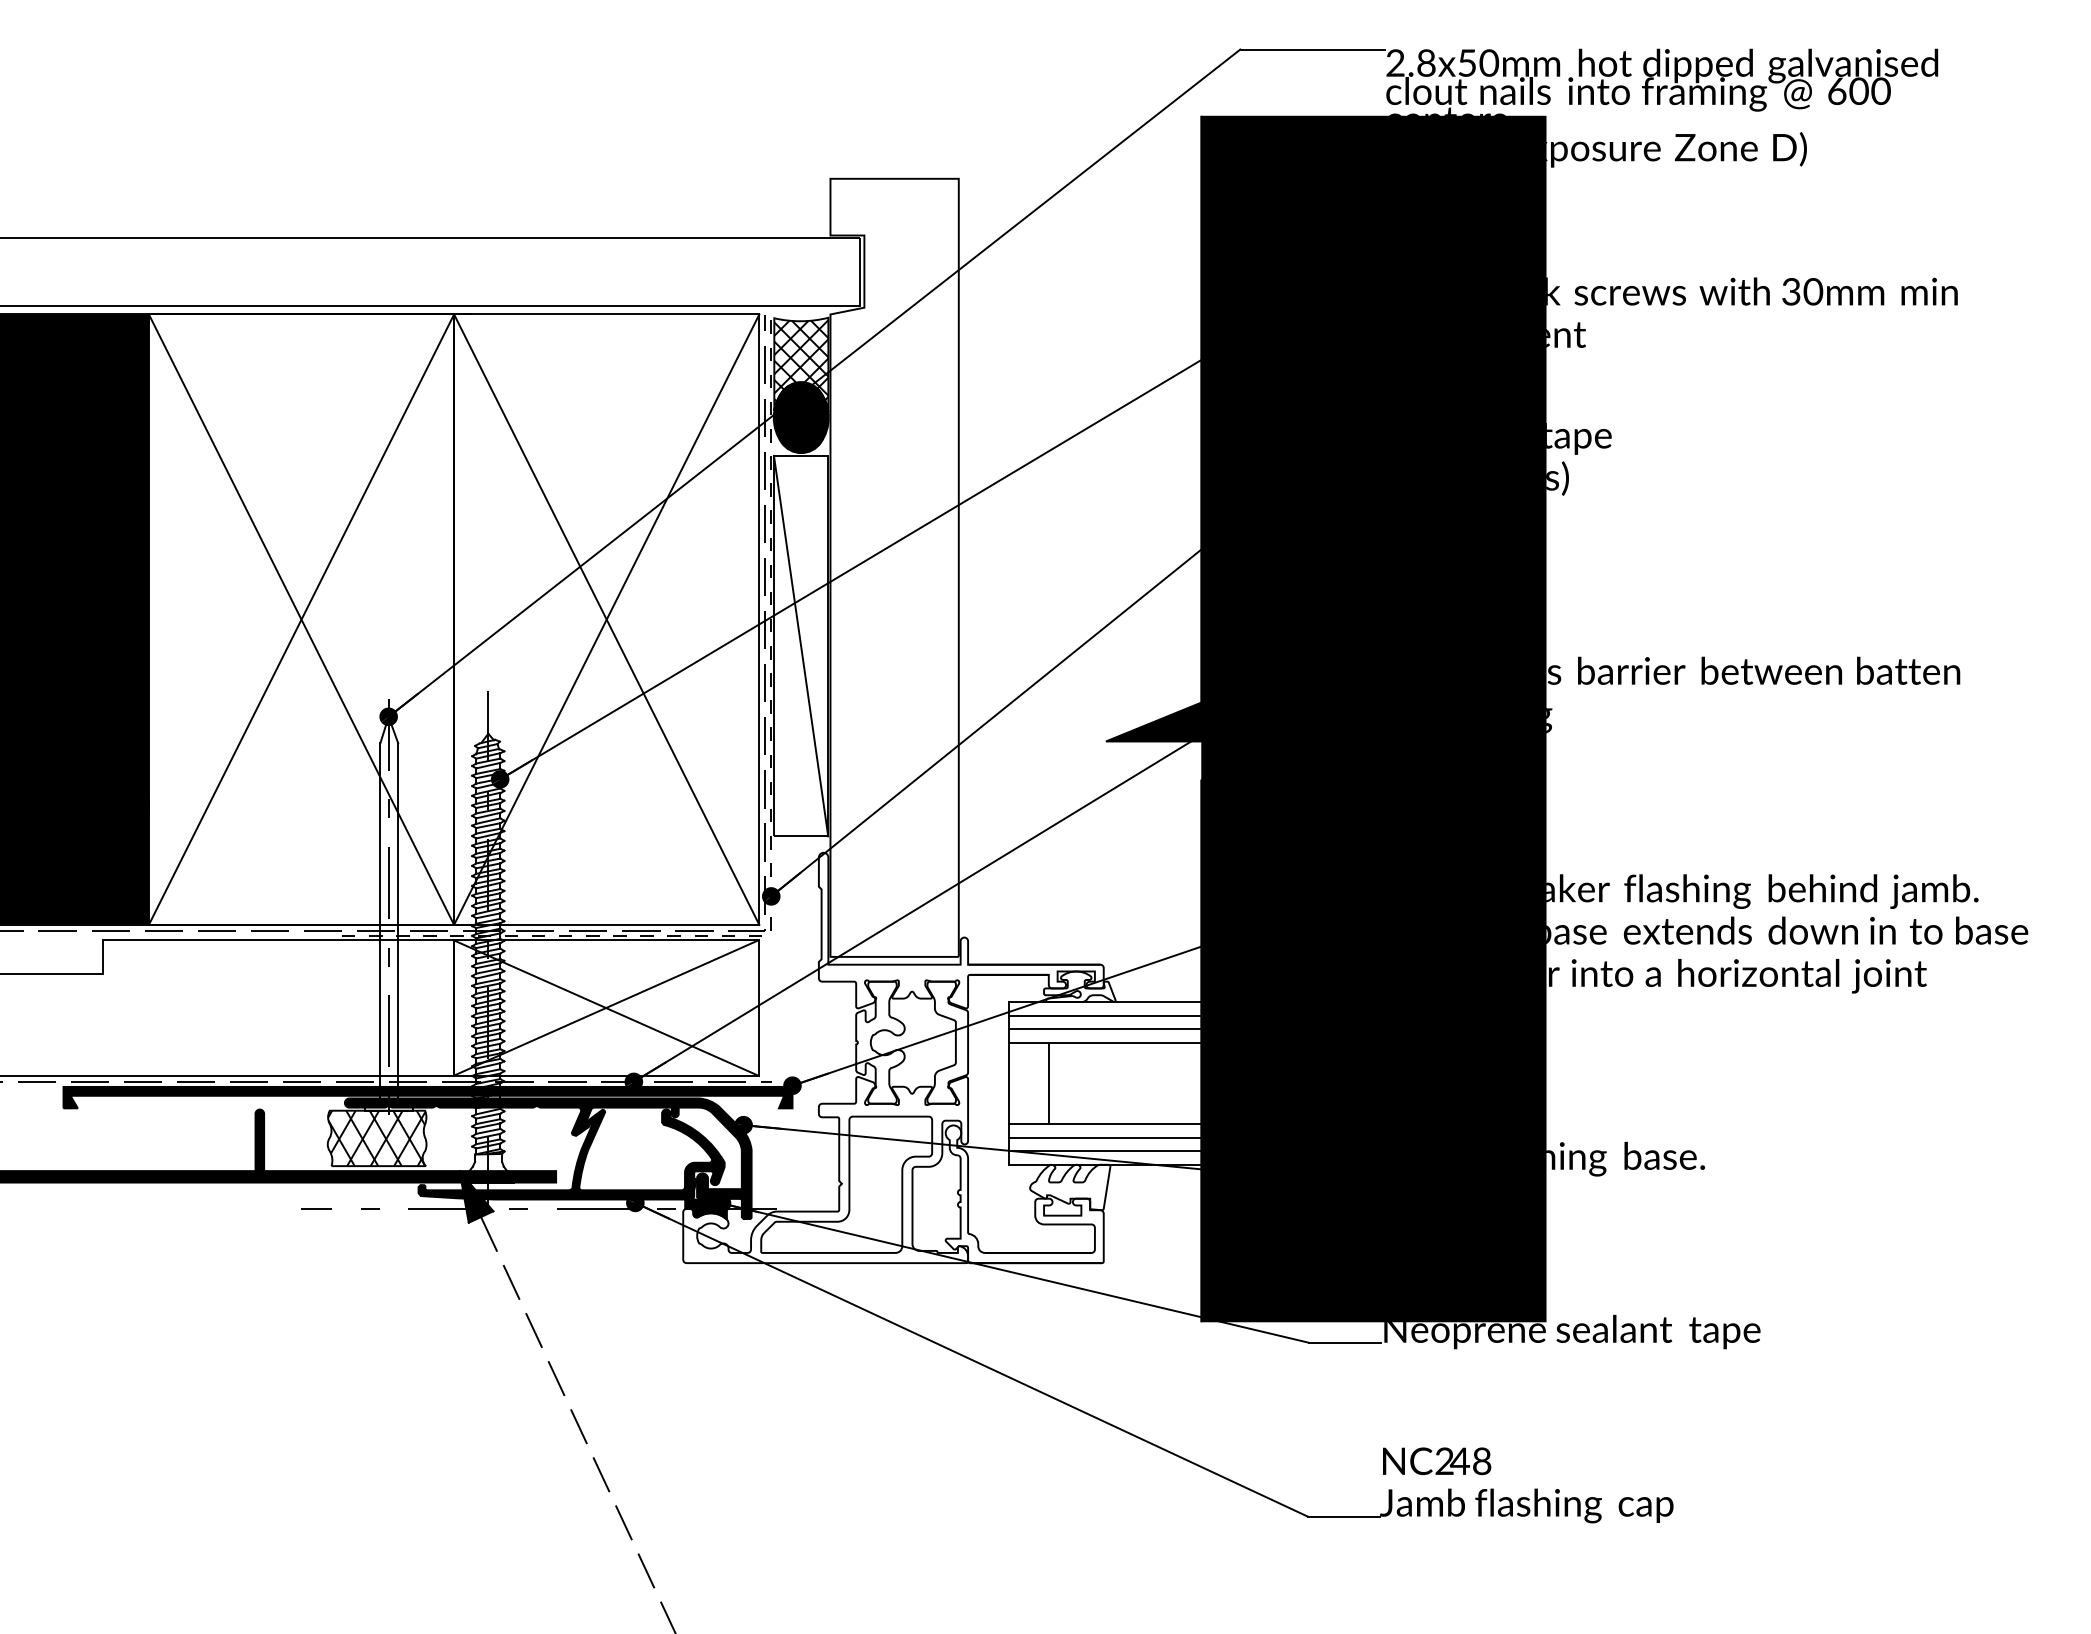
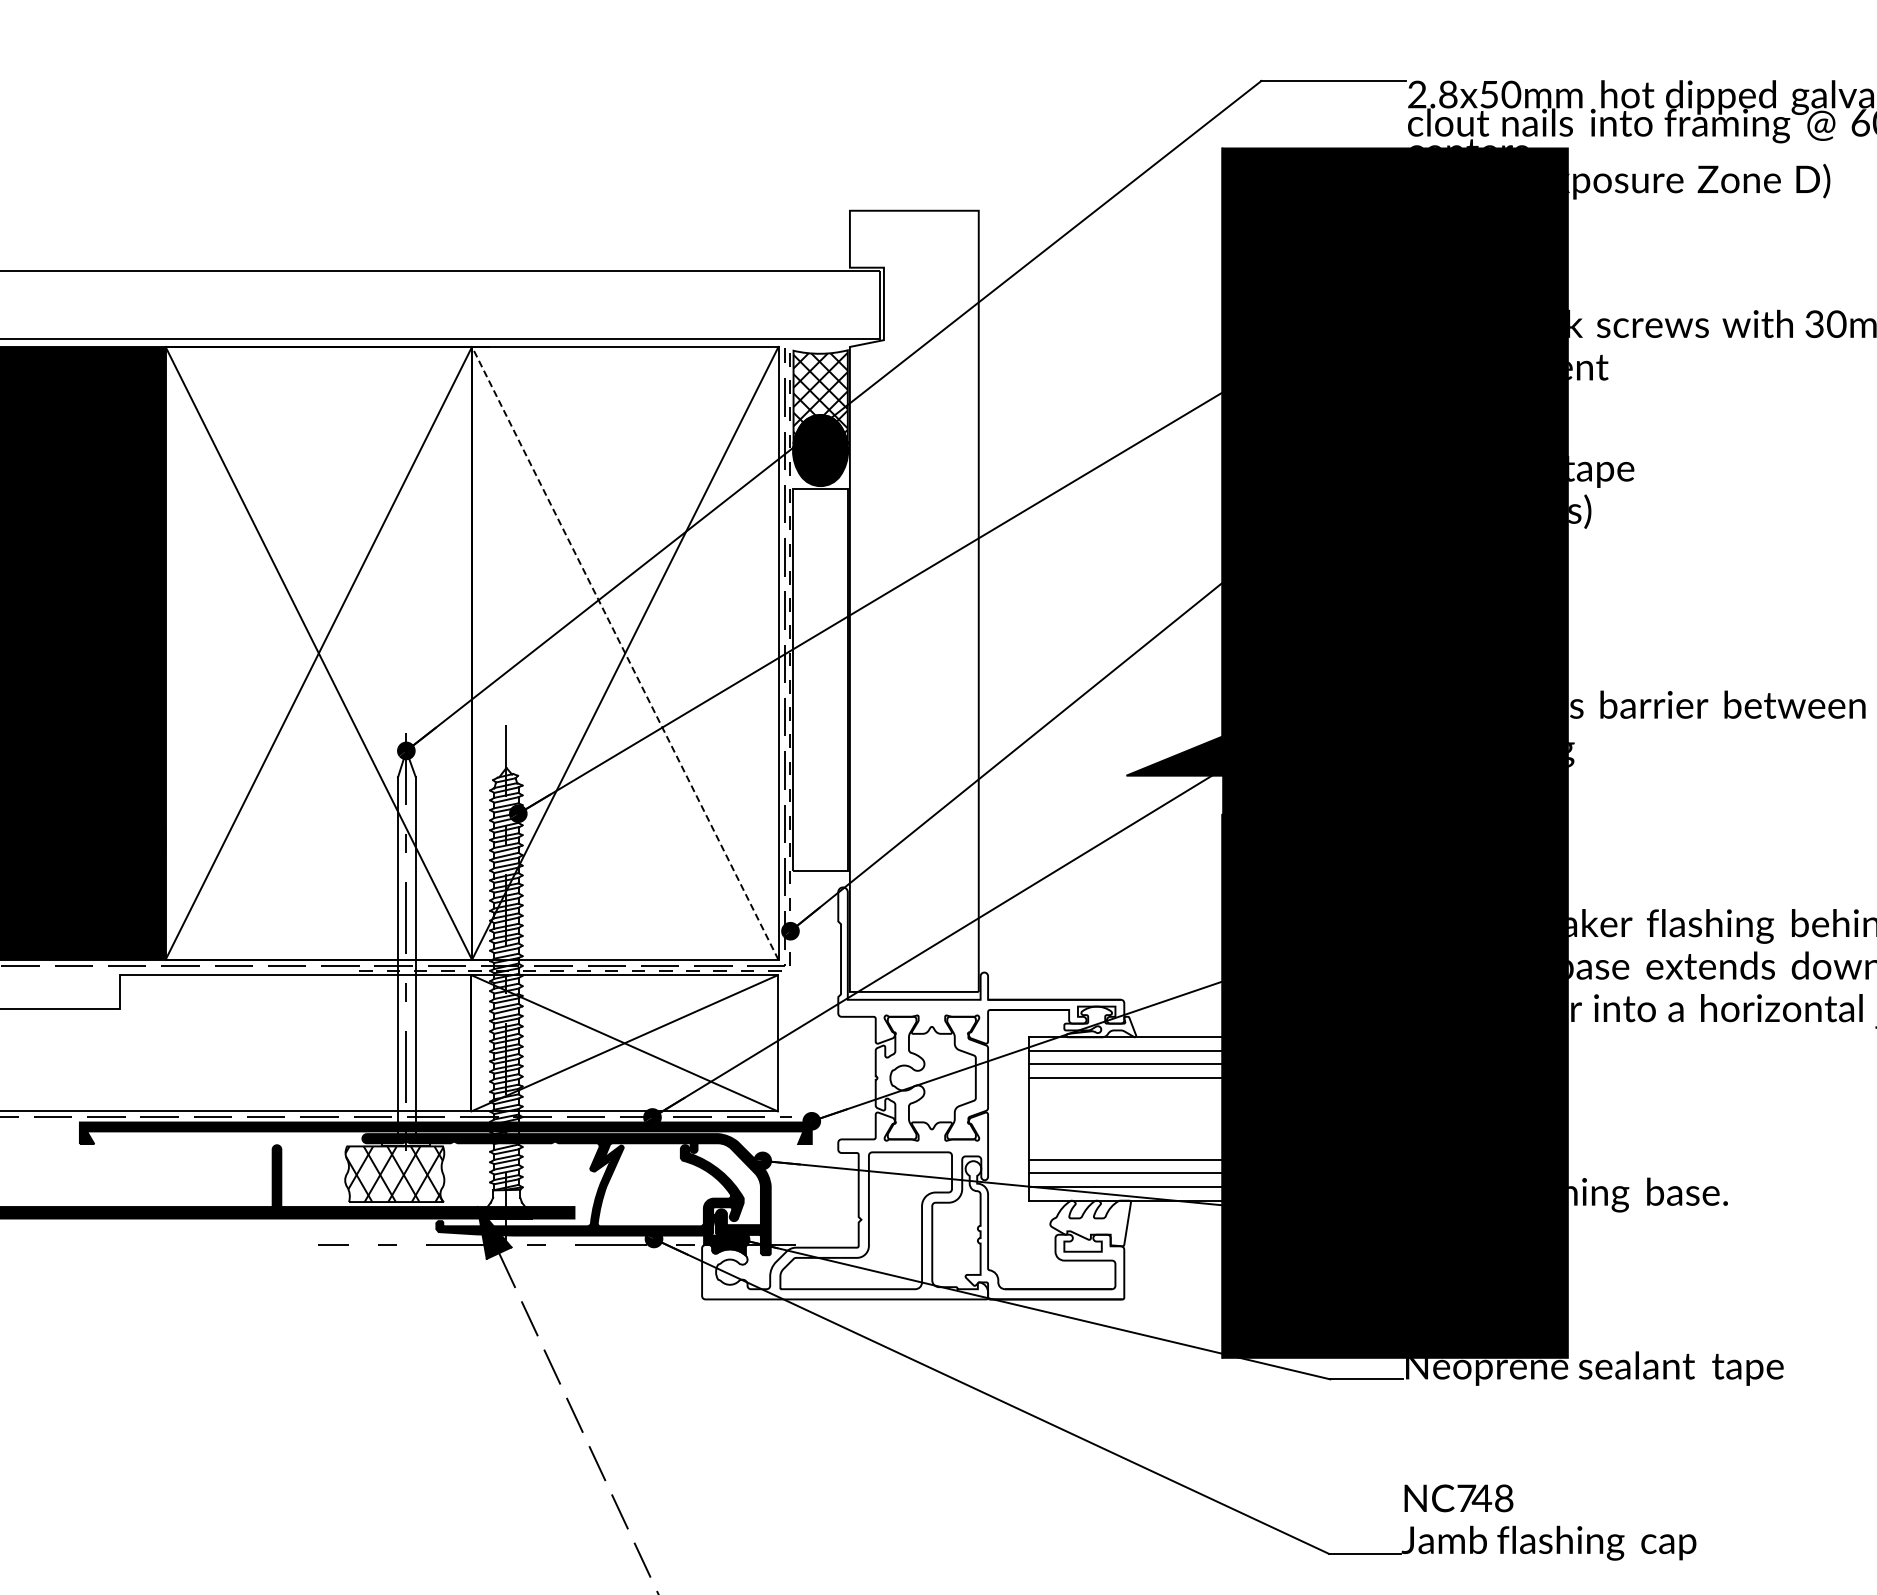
line: (606, 619) -> (625, 653), solid -> dashed
line: (800, 645) -> (819, 679), removed
line: (1049, 1083) -> (1069, 1119), removed
text: (1444, 1460) -> (1466, 1497), NC2 -> NC7

